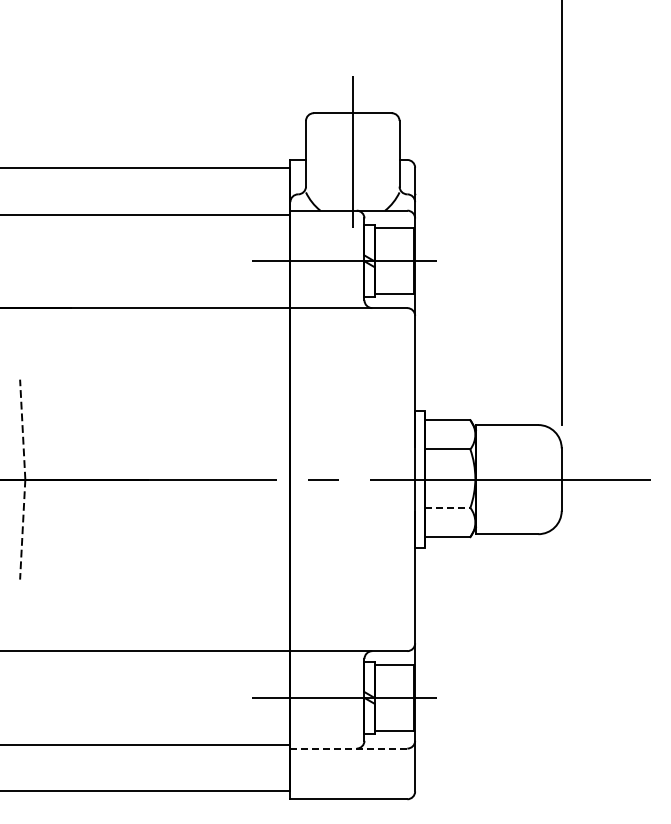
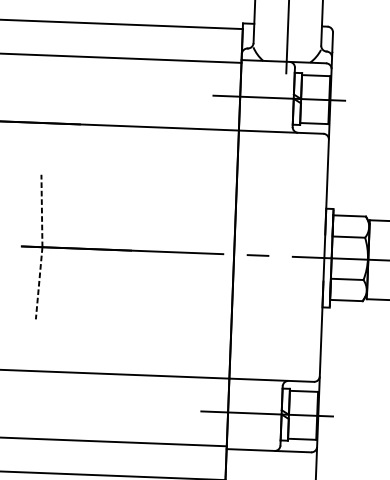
line: (447, 507) -> (346, 279), dashed -> solid
line: (348, 748) -> (268, 450), dashed -> solid

